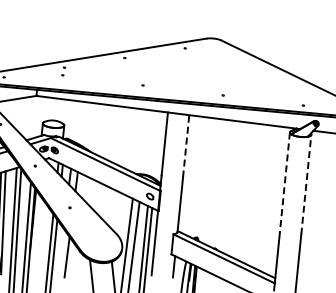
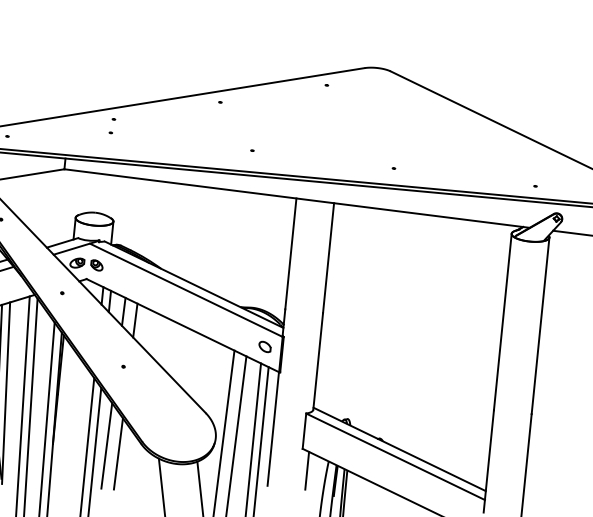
line: (186, 145) -> (329, 256), dashed -> solid
line: (284, 183) -> (502, 323), dashed -> solid
line: (306, 184) -> (540, 325), dashed -> solid
line: (60, 252) -> (106, 445), added

